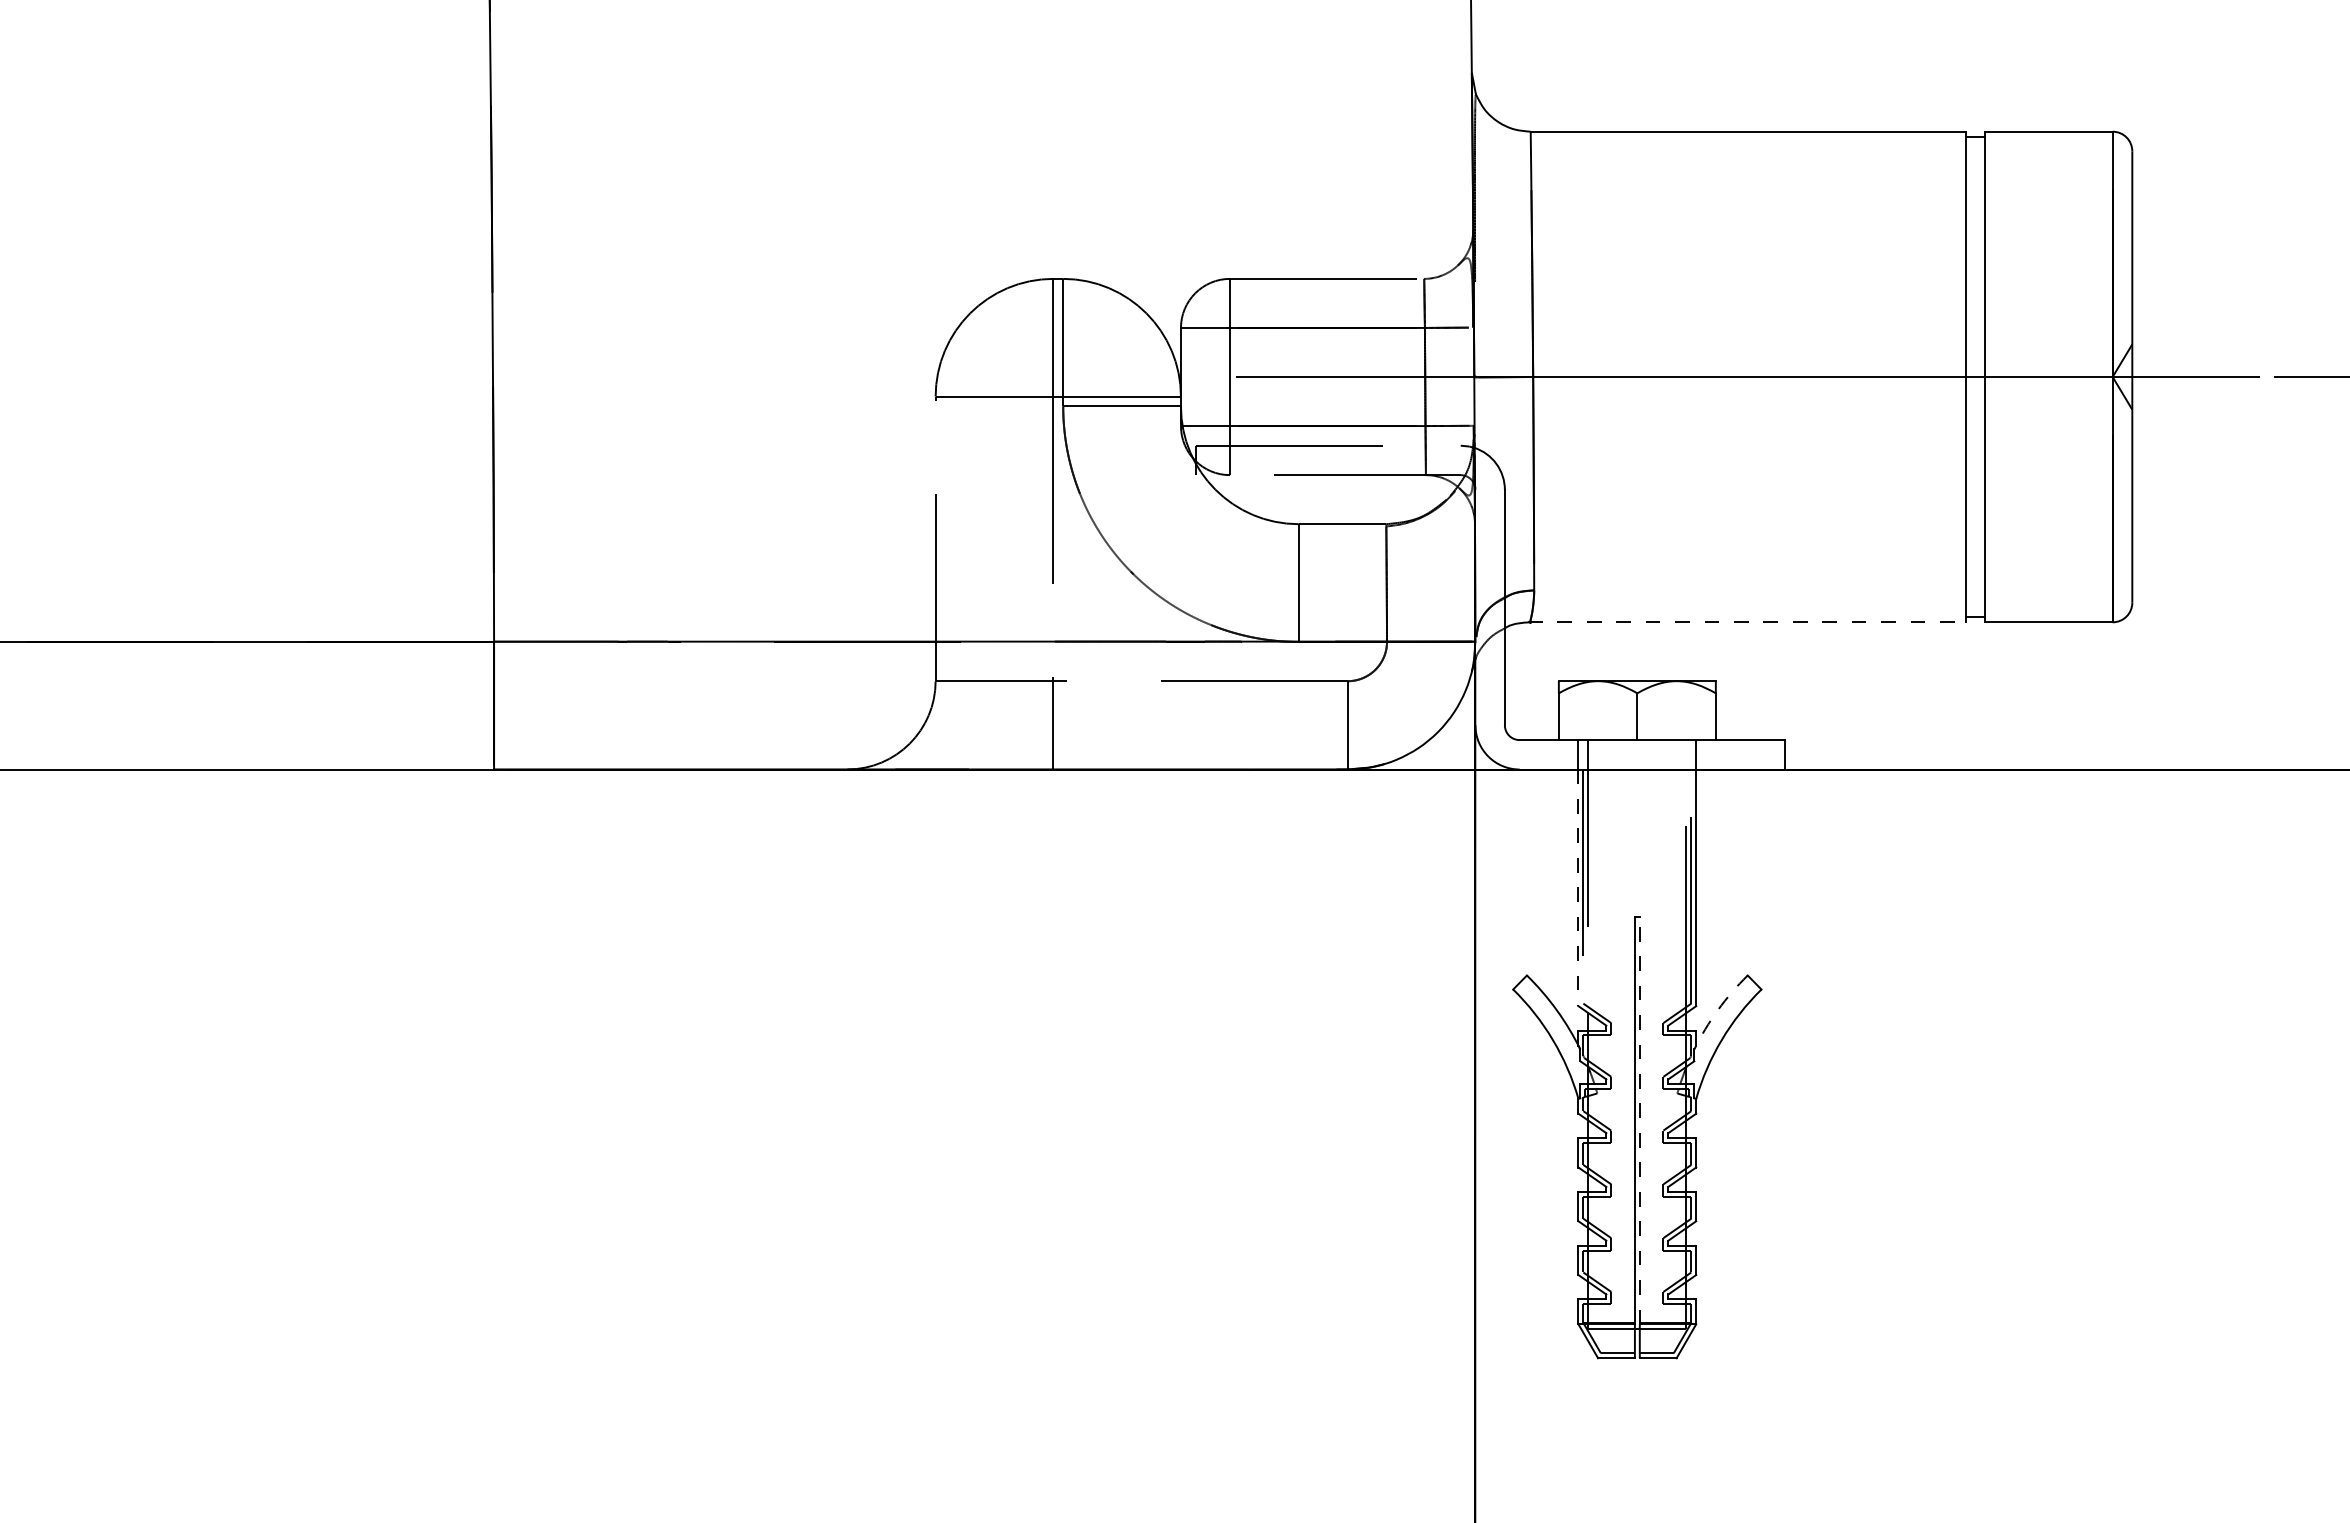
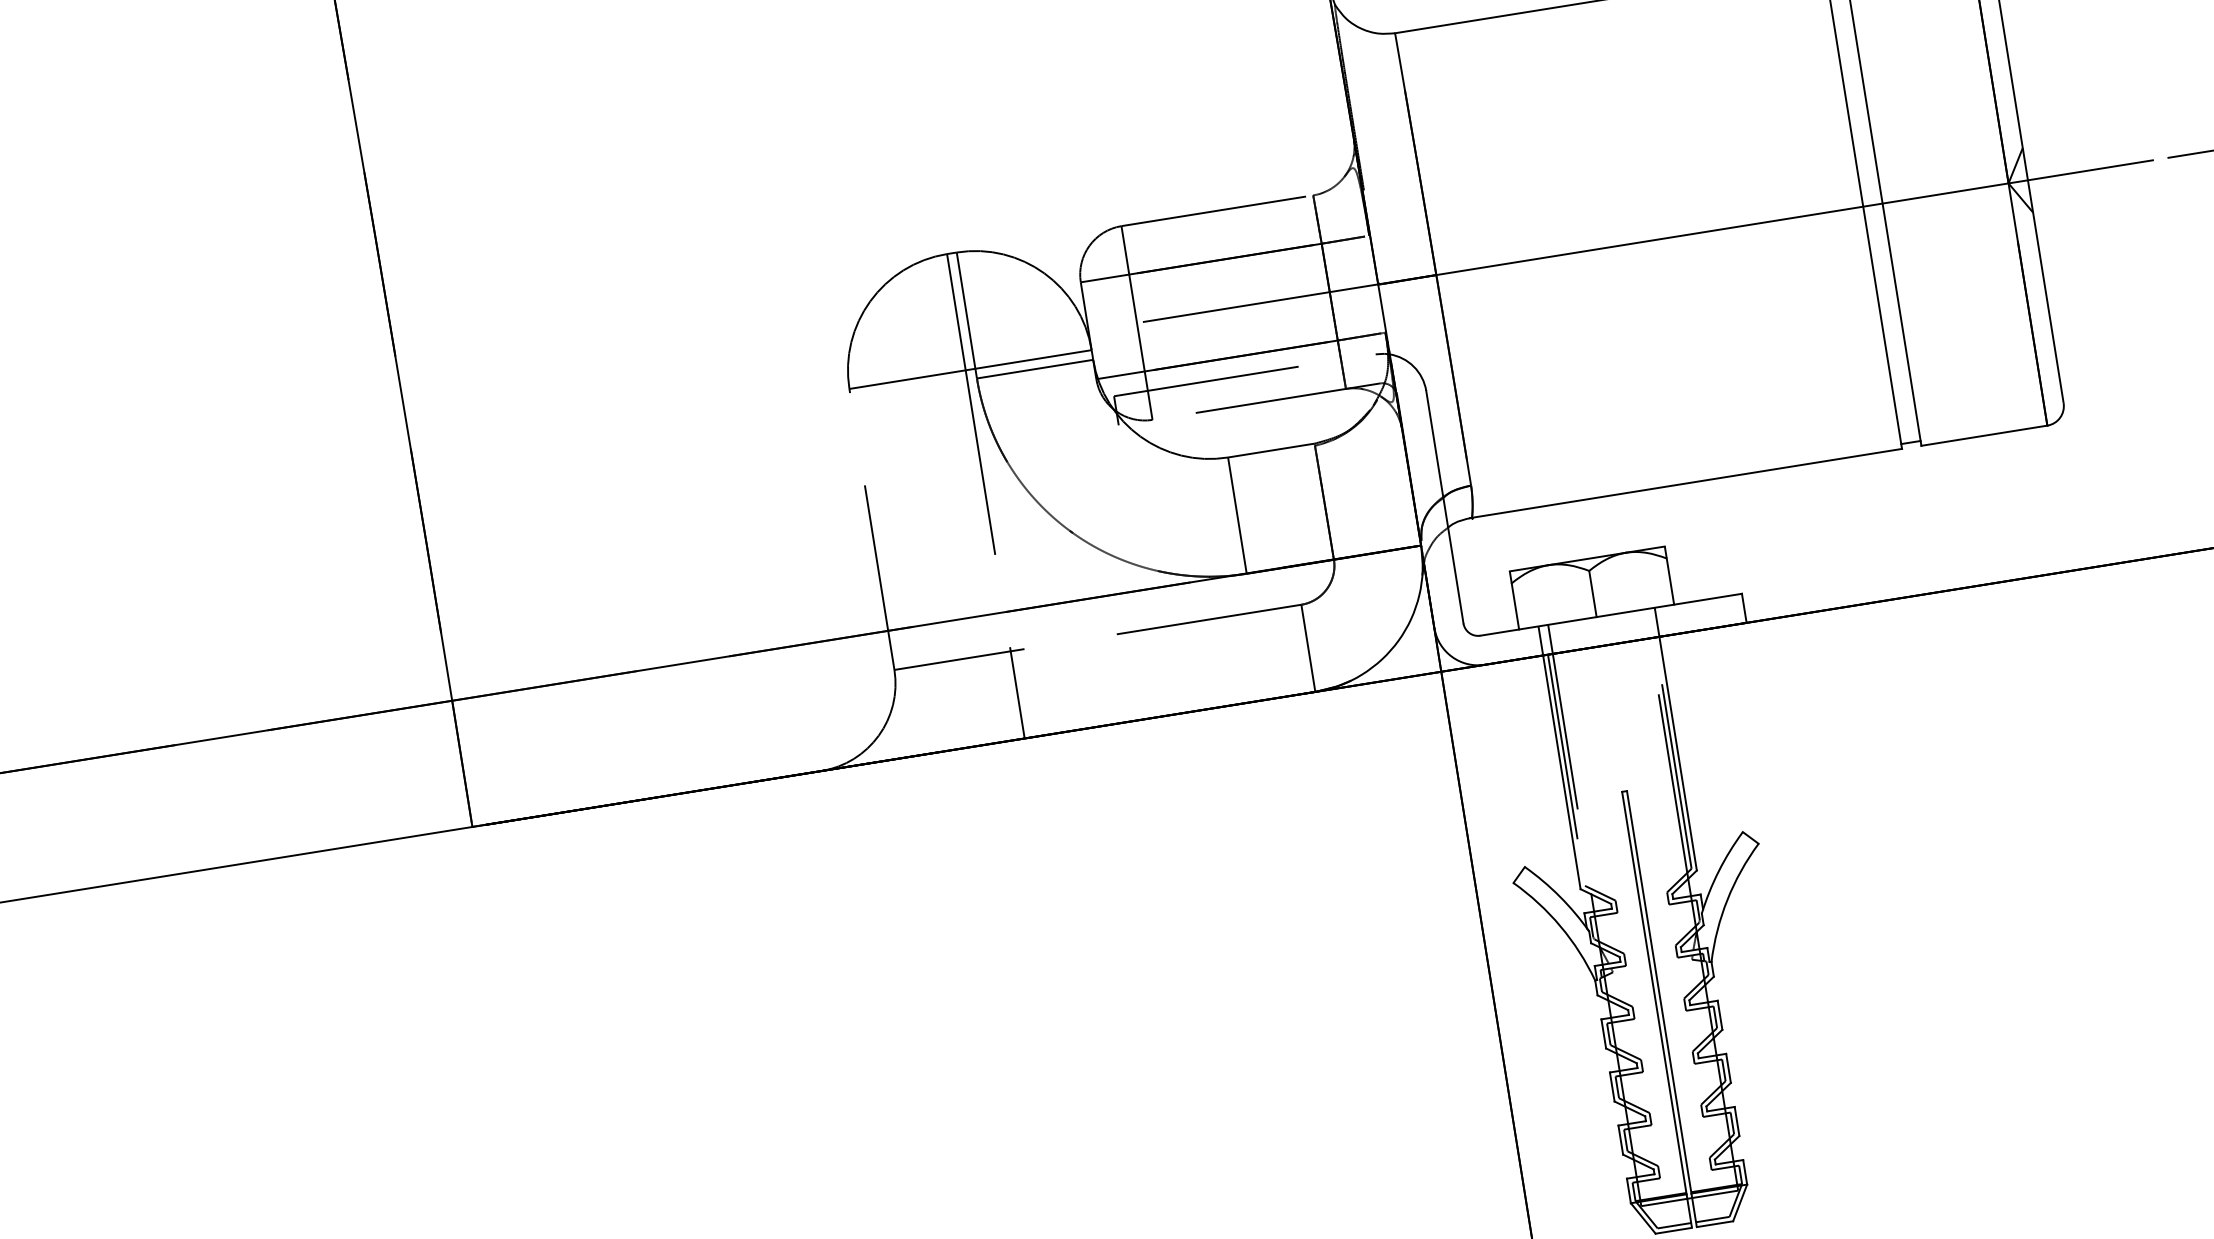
line: (1746, 622) -> (1685, 483), dashed -> solid
line: (1578, 888) -> (1561, 772), dashed -> solid
arc: (1717, 1010) -> (1718, 871), dashed -> solid
line: (1639, 1120) -> (1658, 992), dashed -> solid

